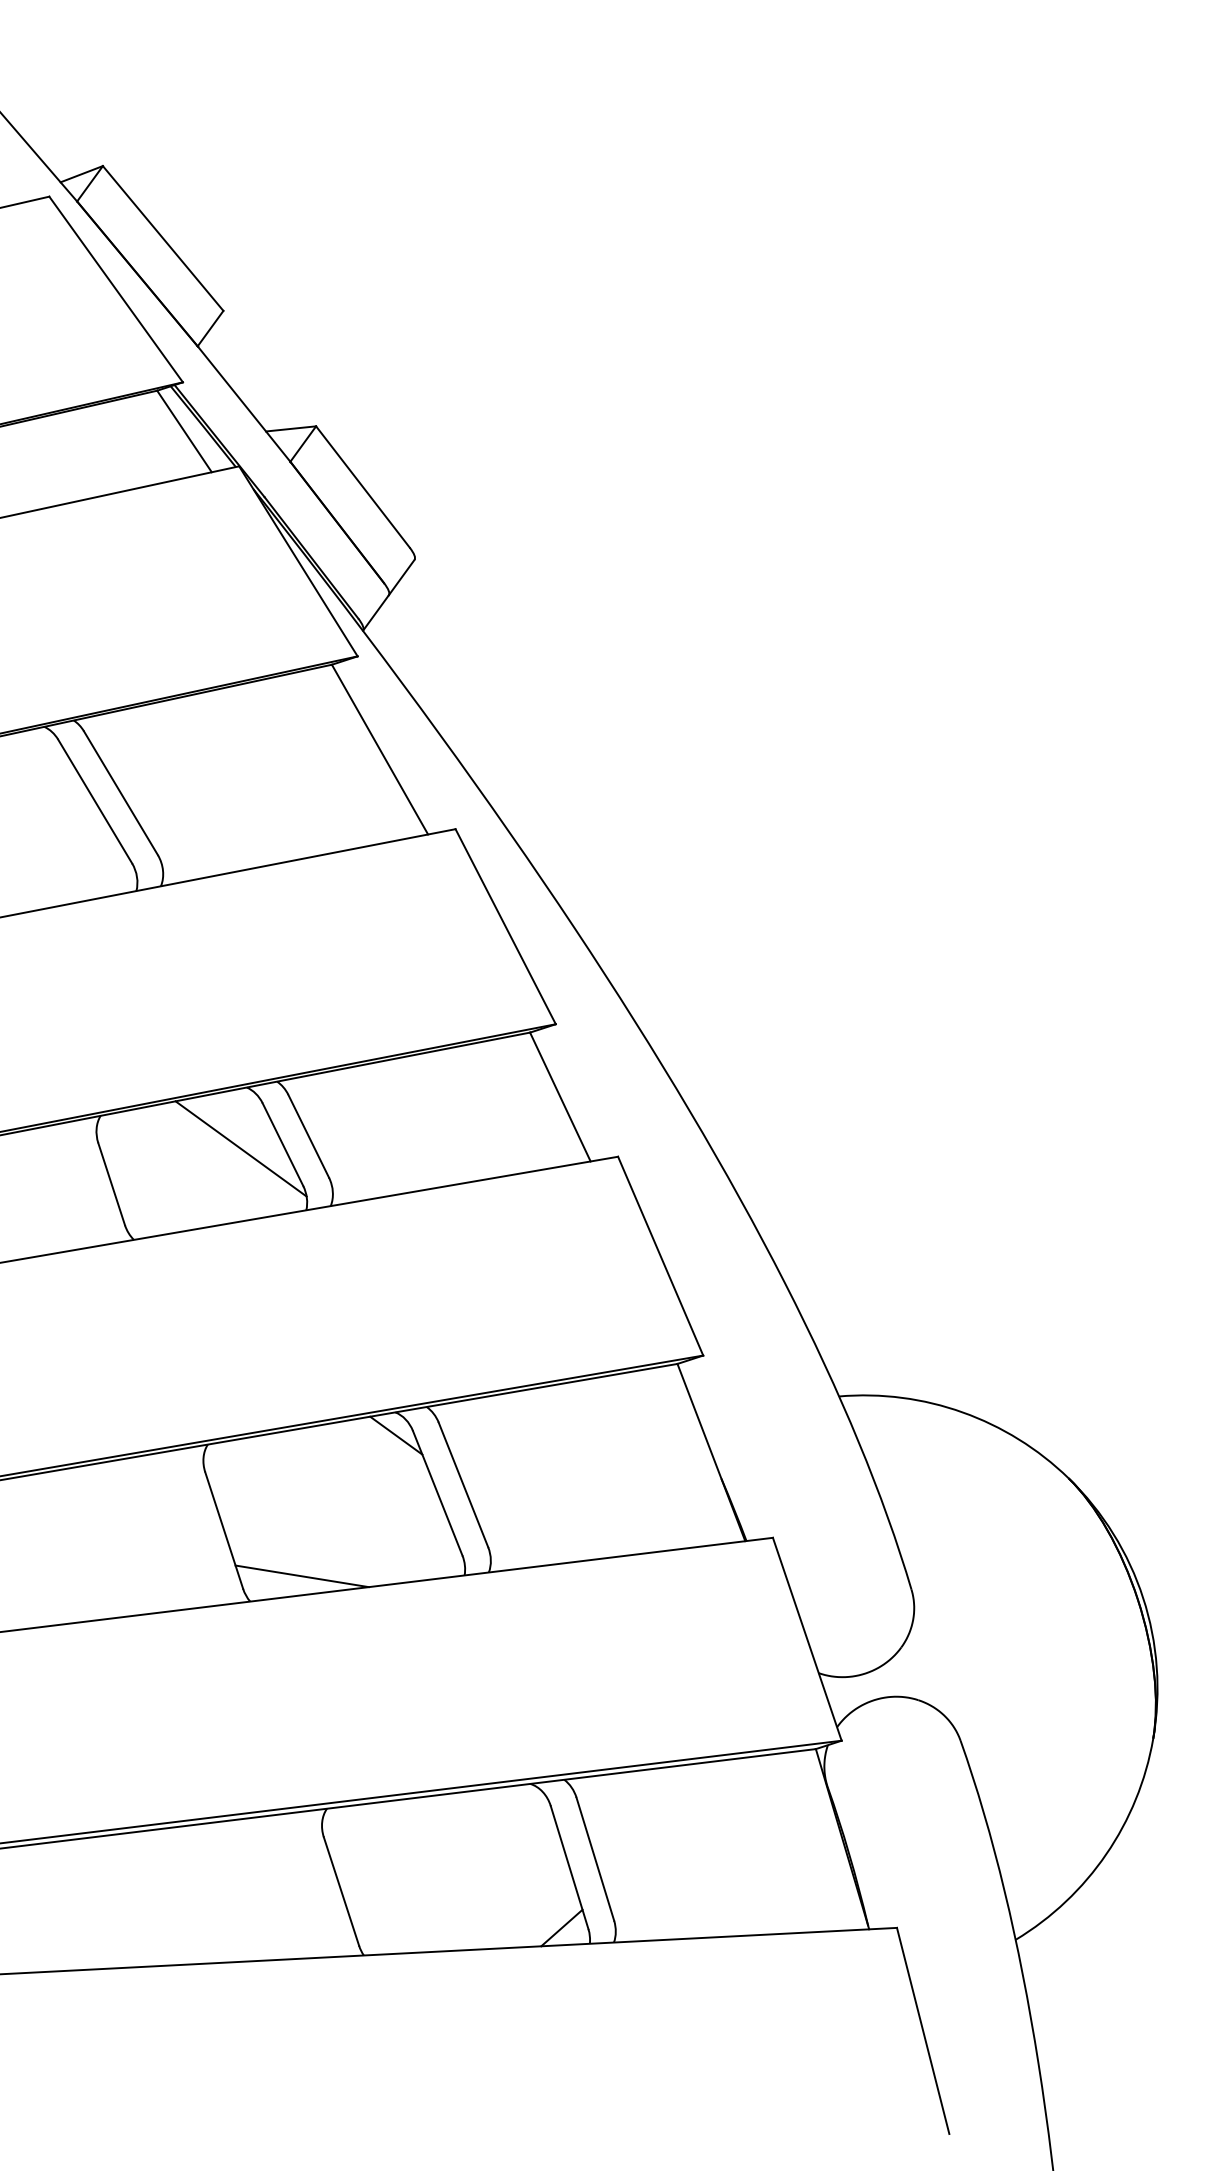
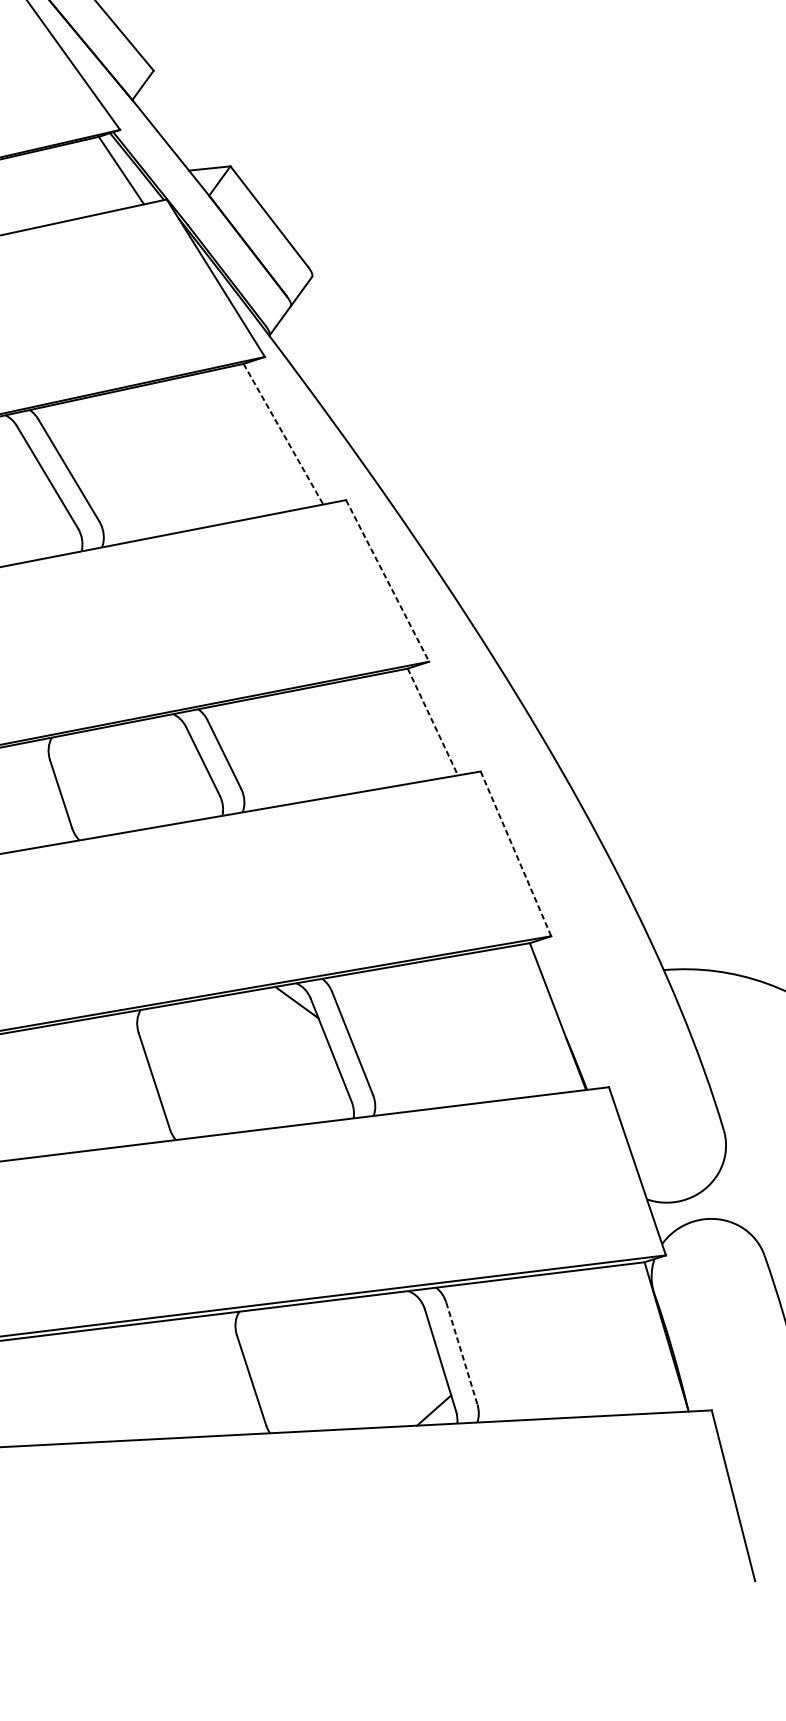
line: (380, 749) -> (283, 434), solid -> dashed
line: (505, 926) -> (387, 580), solid -> dashed
line: (560, 1097) -> (432, 722), solid -> dashed
line: (240, 1148) -> (167, 764), removed
line: (660, 1256) -> (515, 854), solid -> dashed
line: (301, 1576) -> (218, 1119), removed
line: (595, 1859) -> (461, 1353), solid -> dashed

